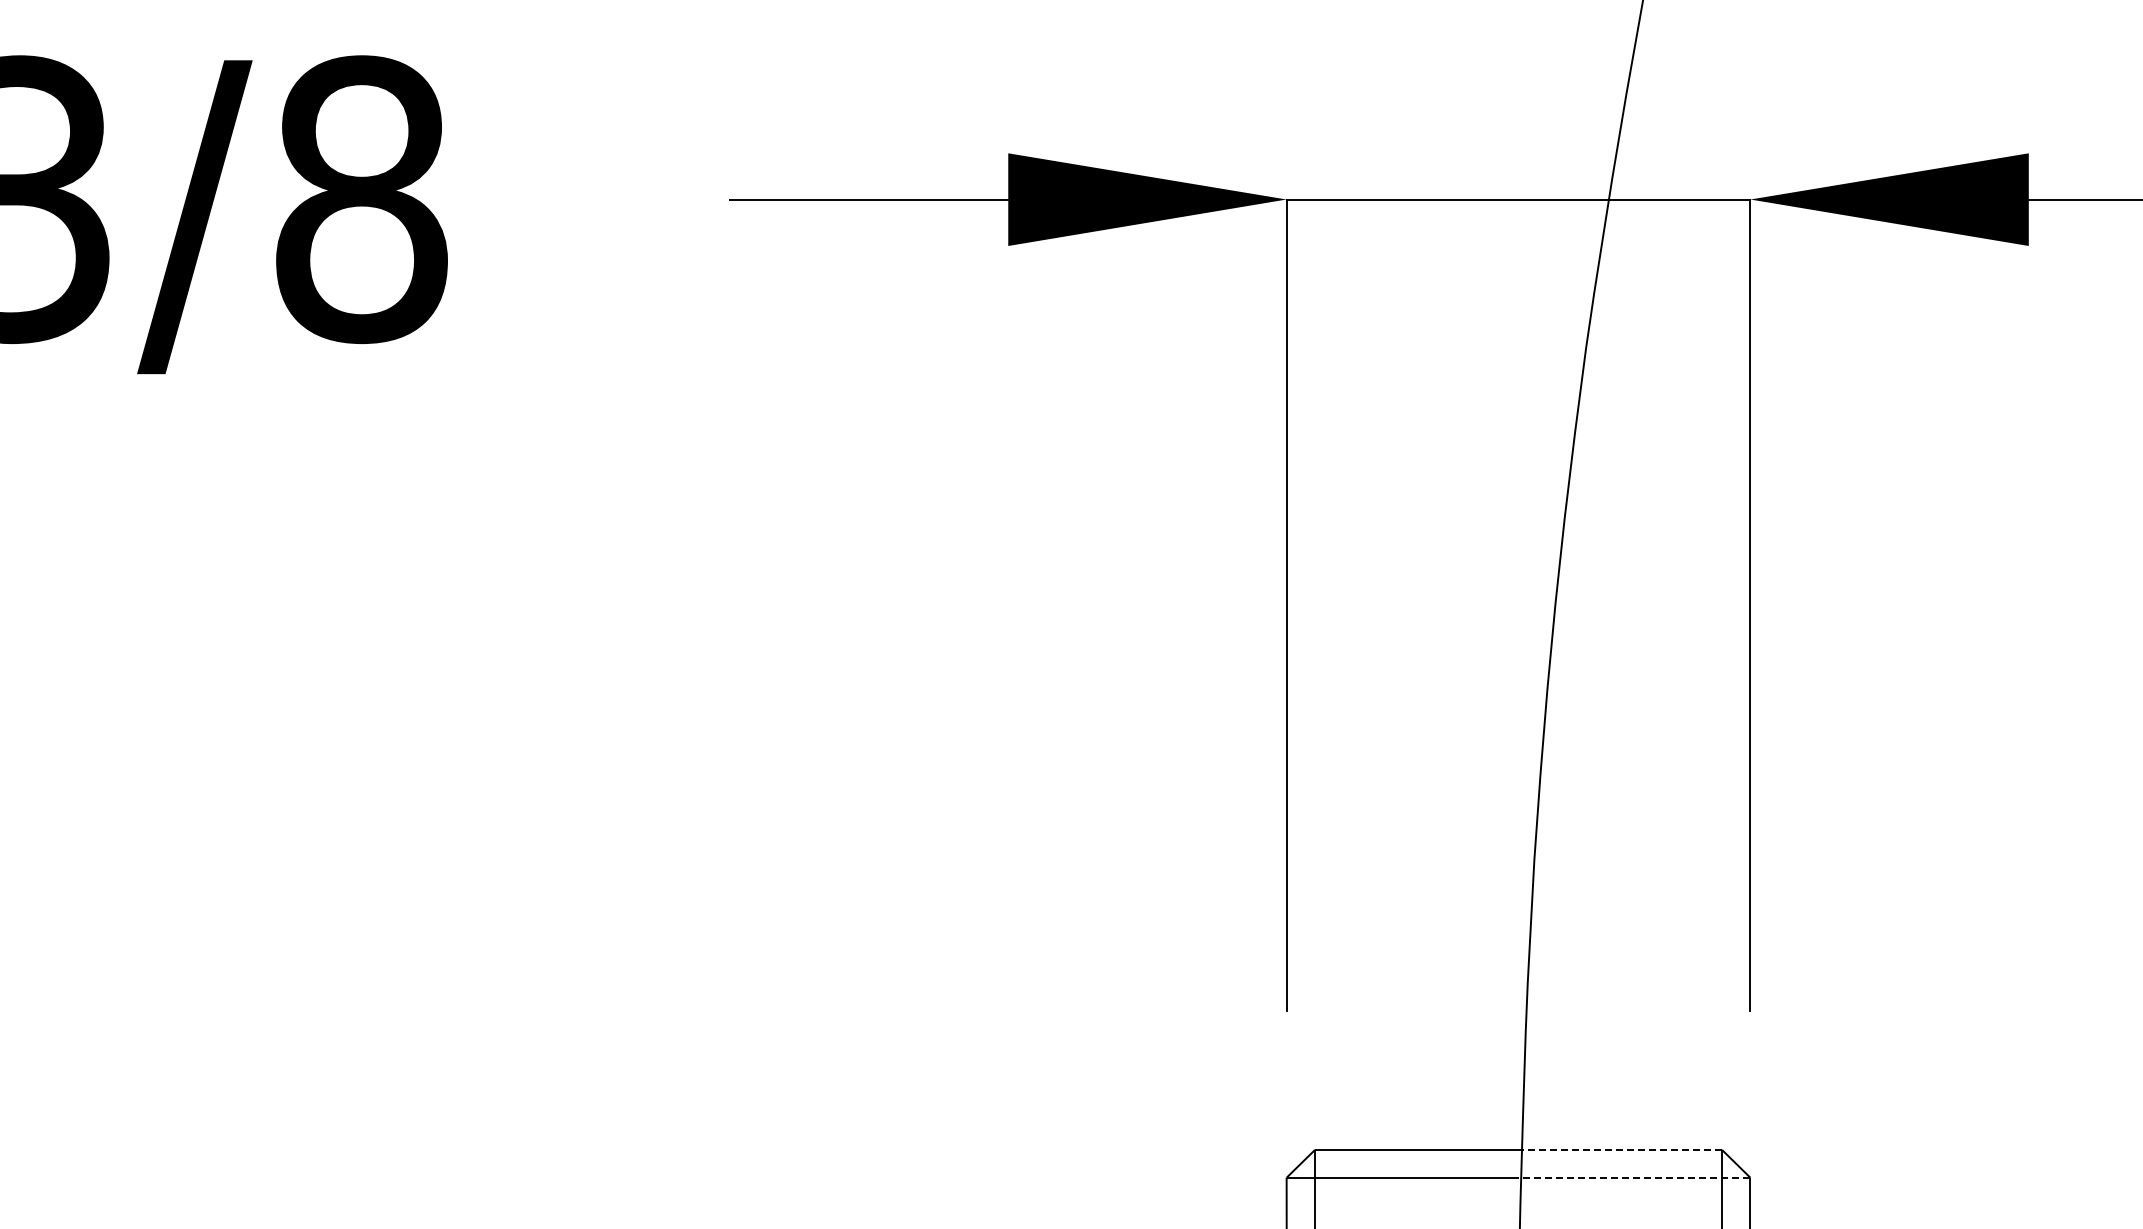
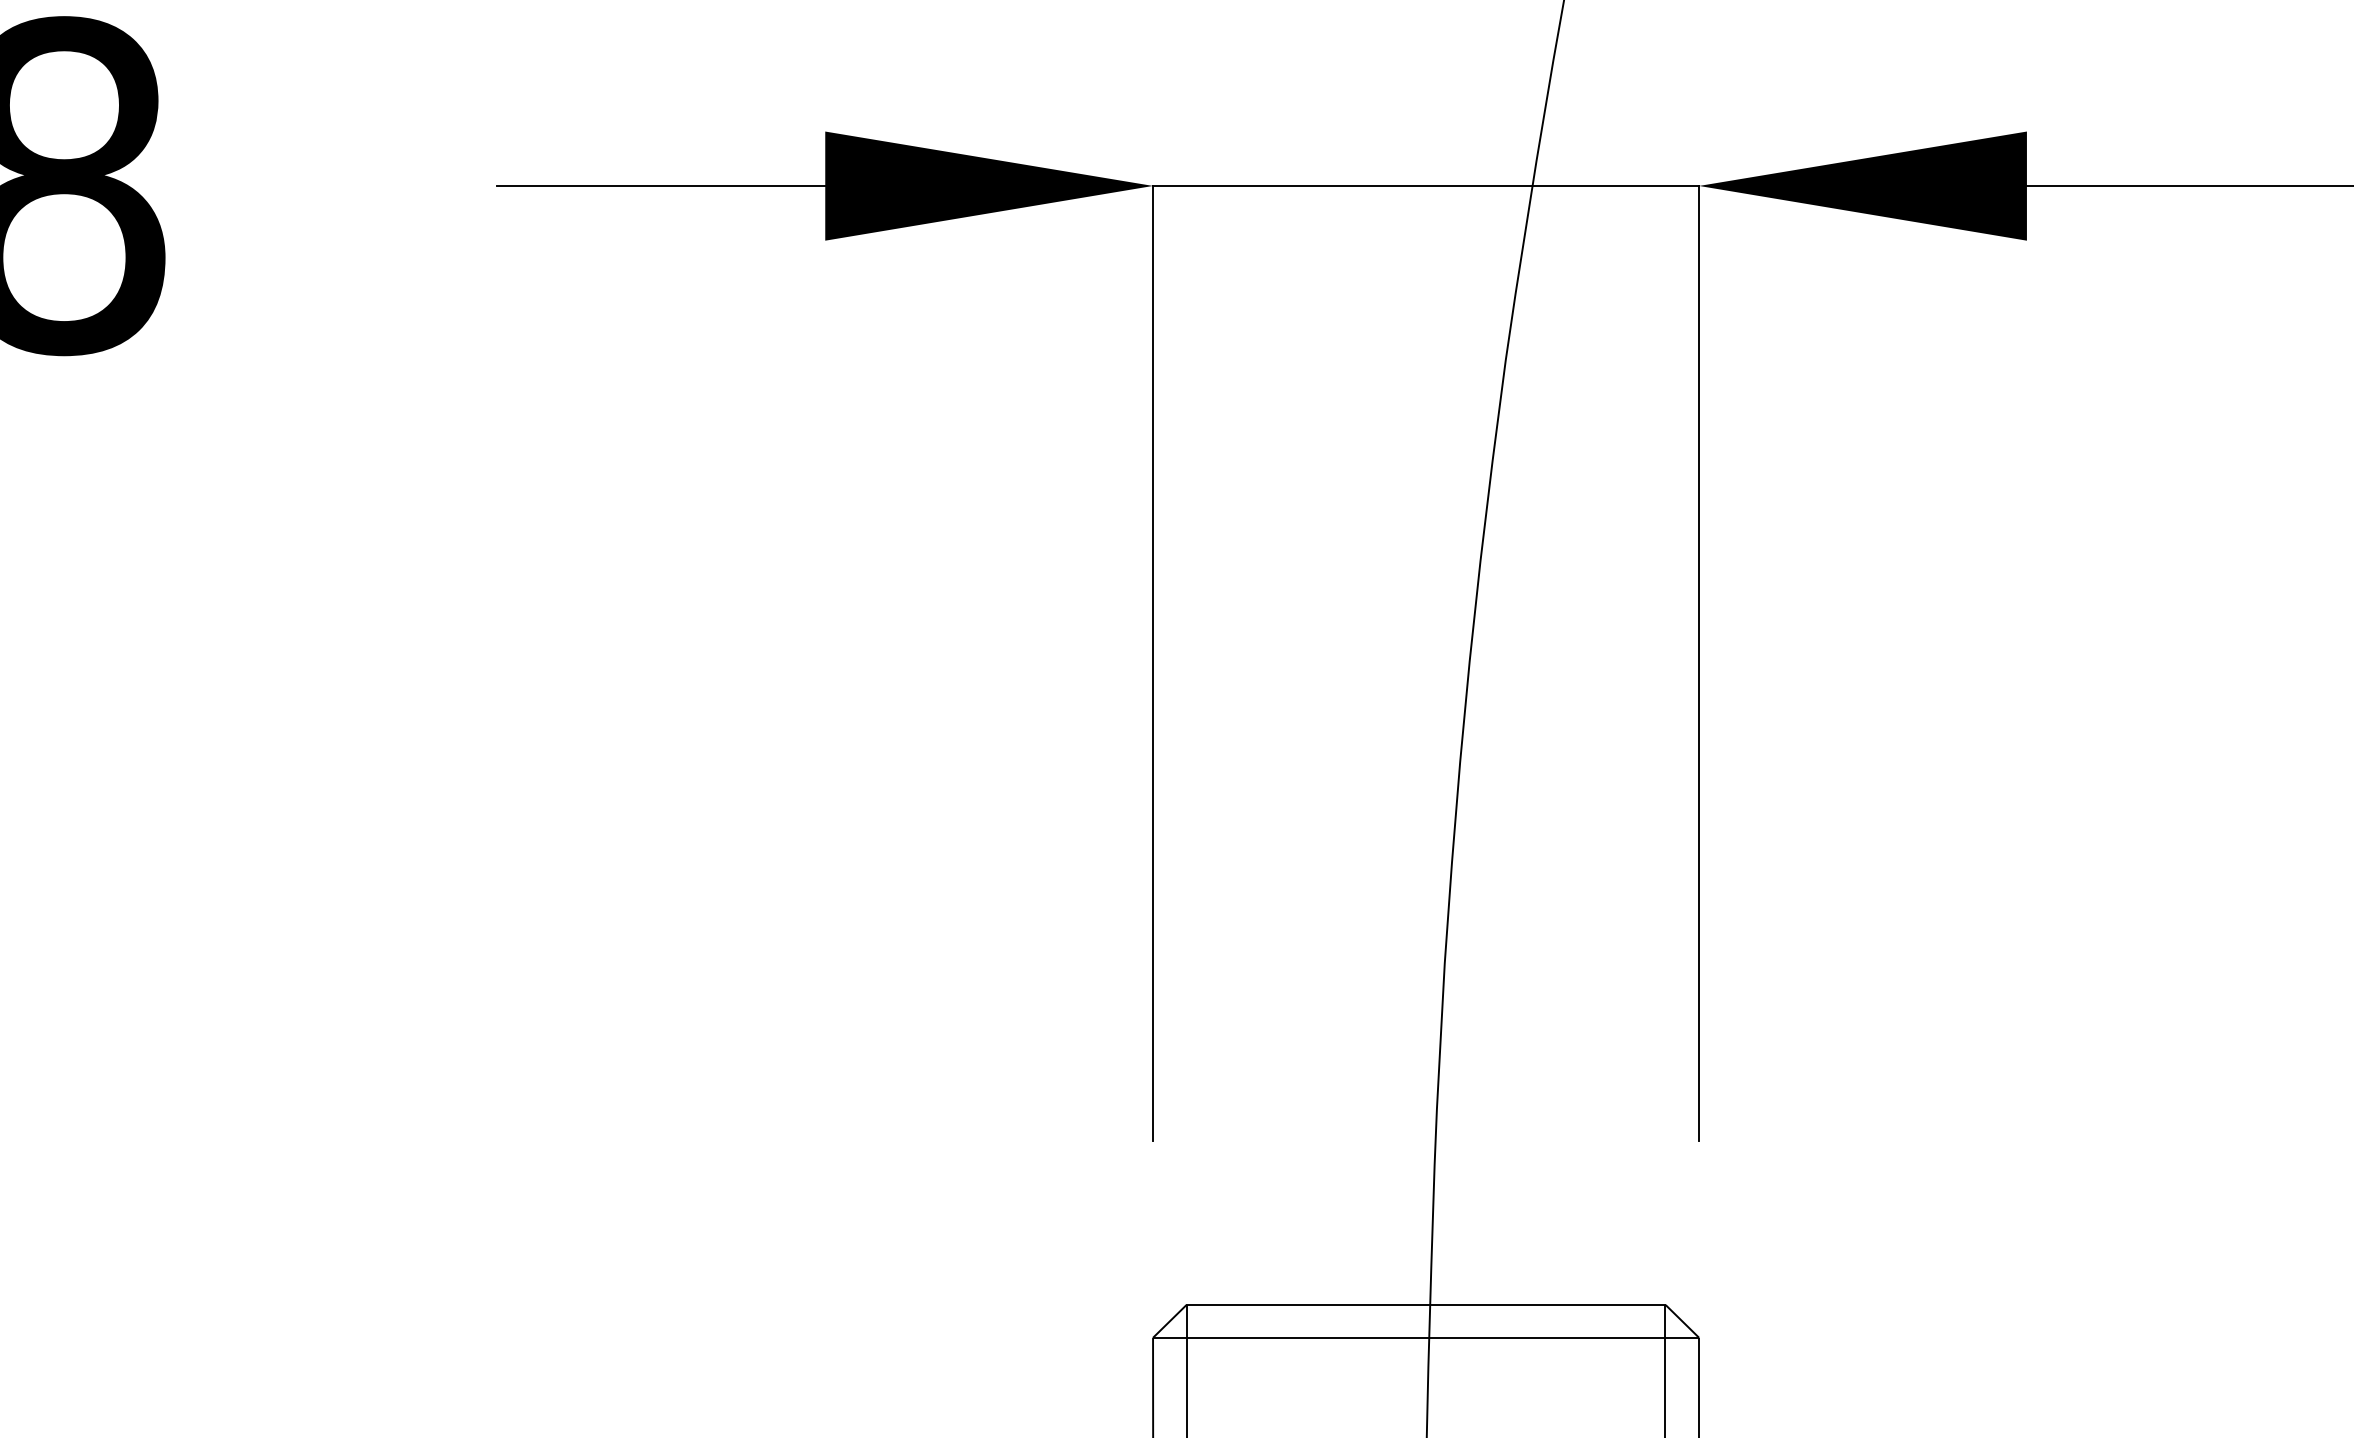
line: (1620, 1149) -> (1546, 1304), dashed -> solid
line: (1634, 1177) -> (1562, 1337), dashed -> solid

